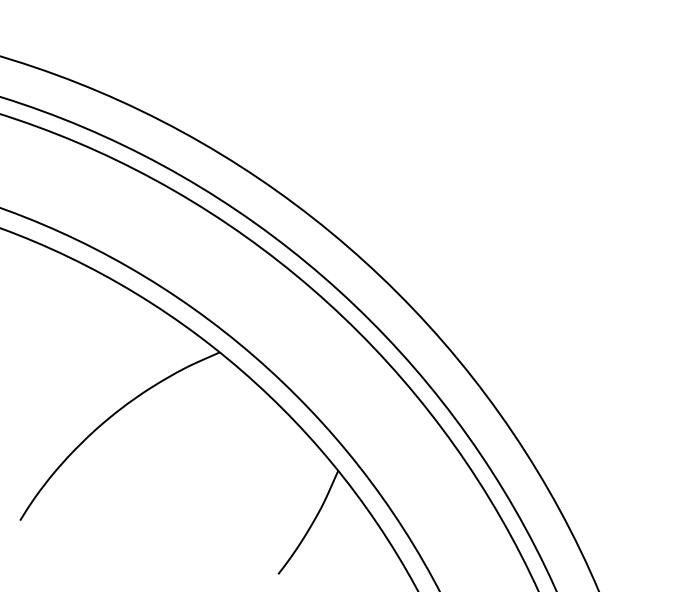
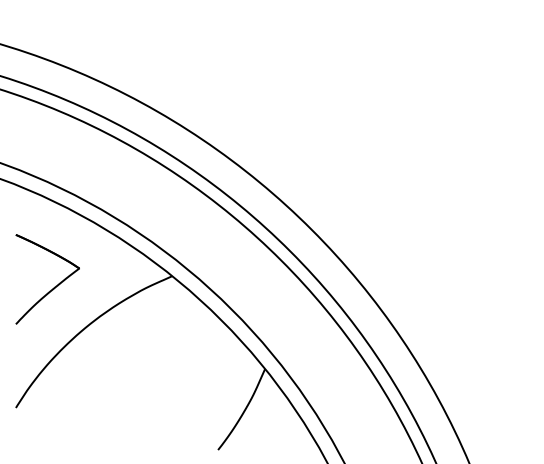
part: (67, 367) -> (53, 288), added

